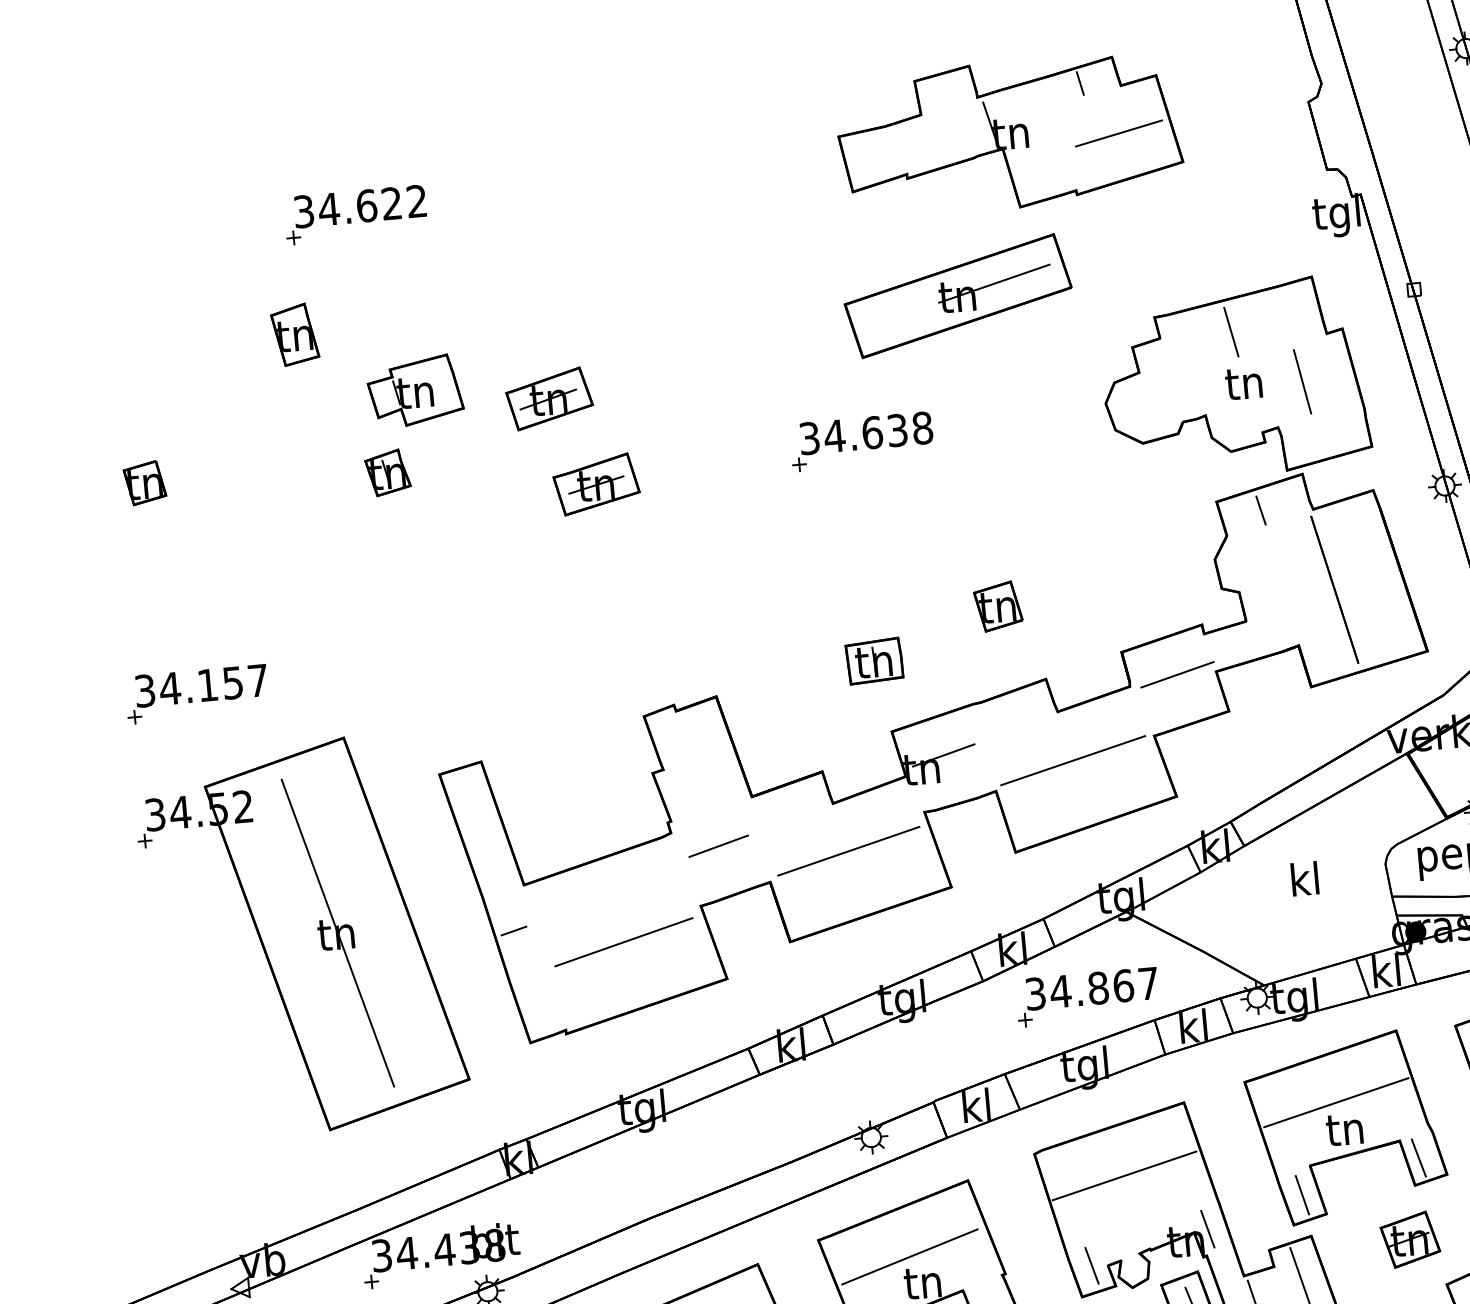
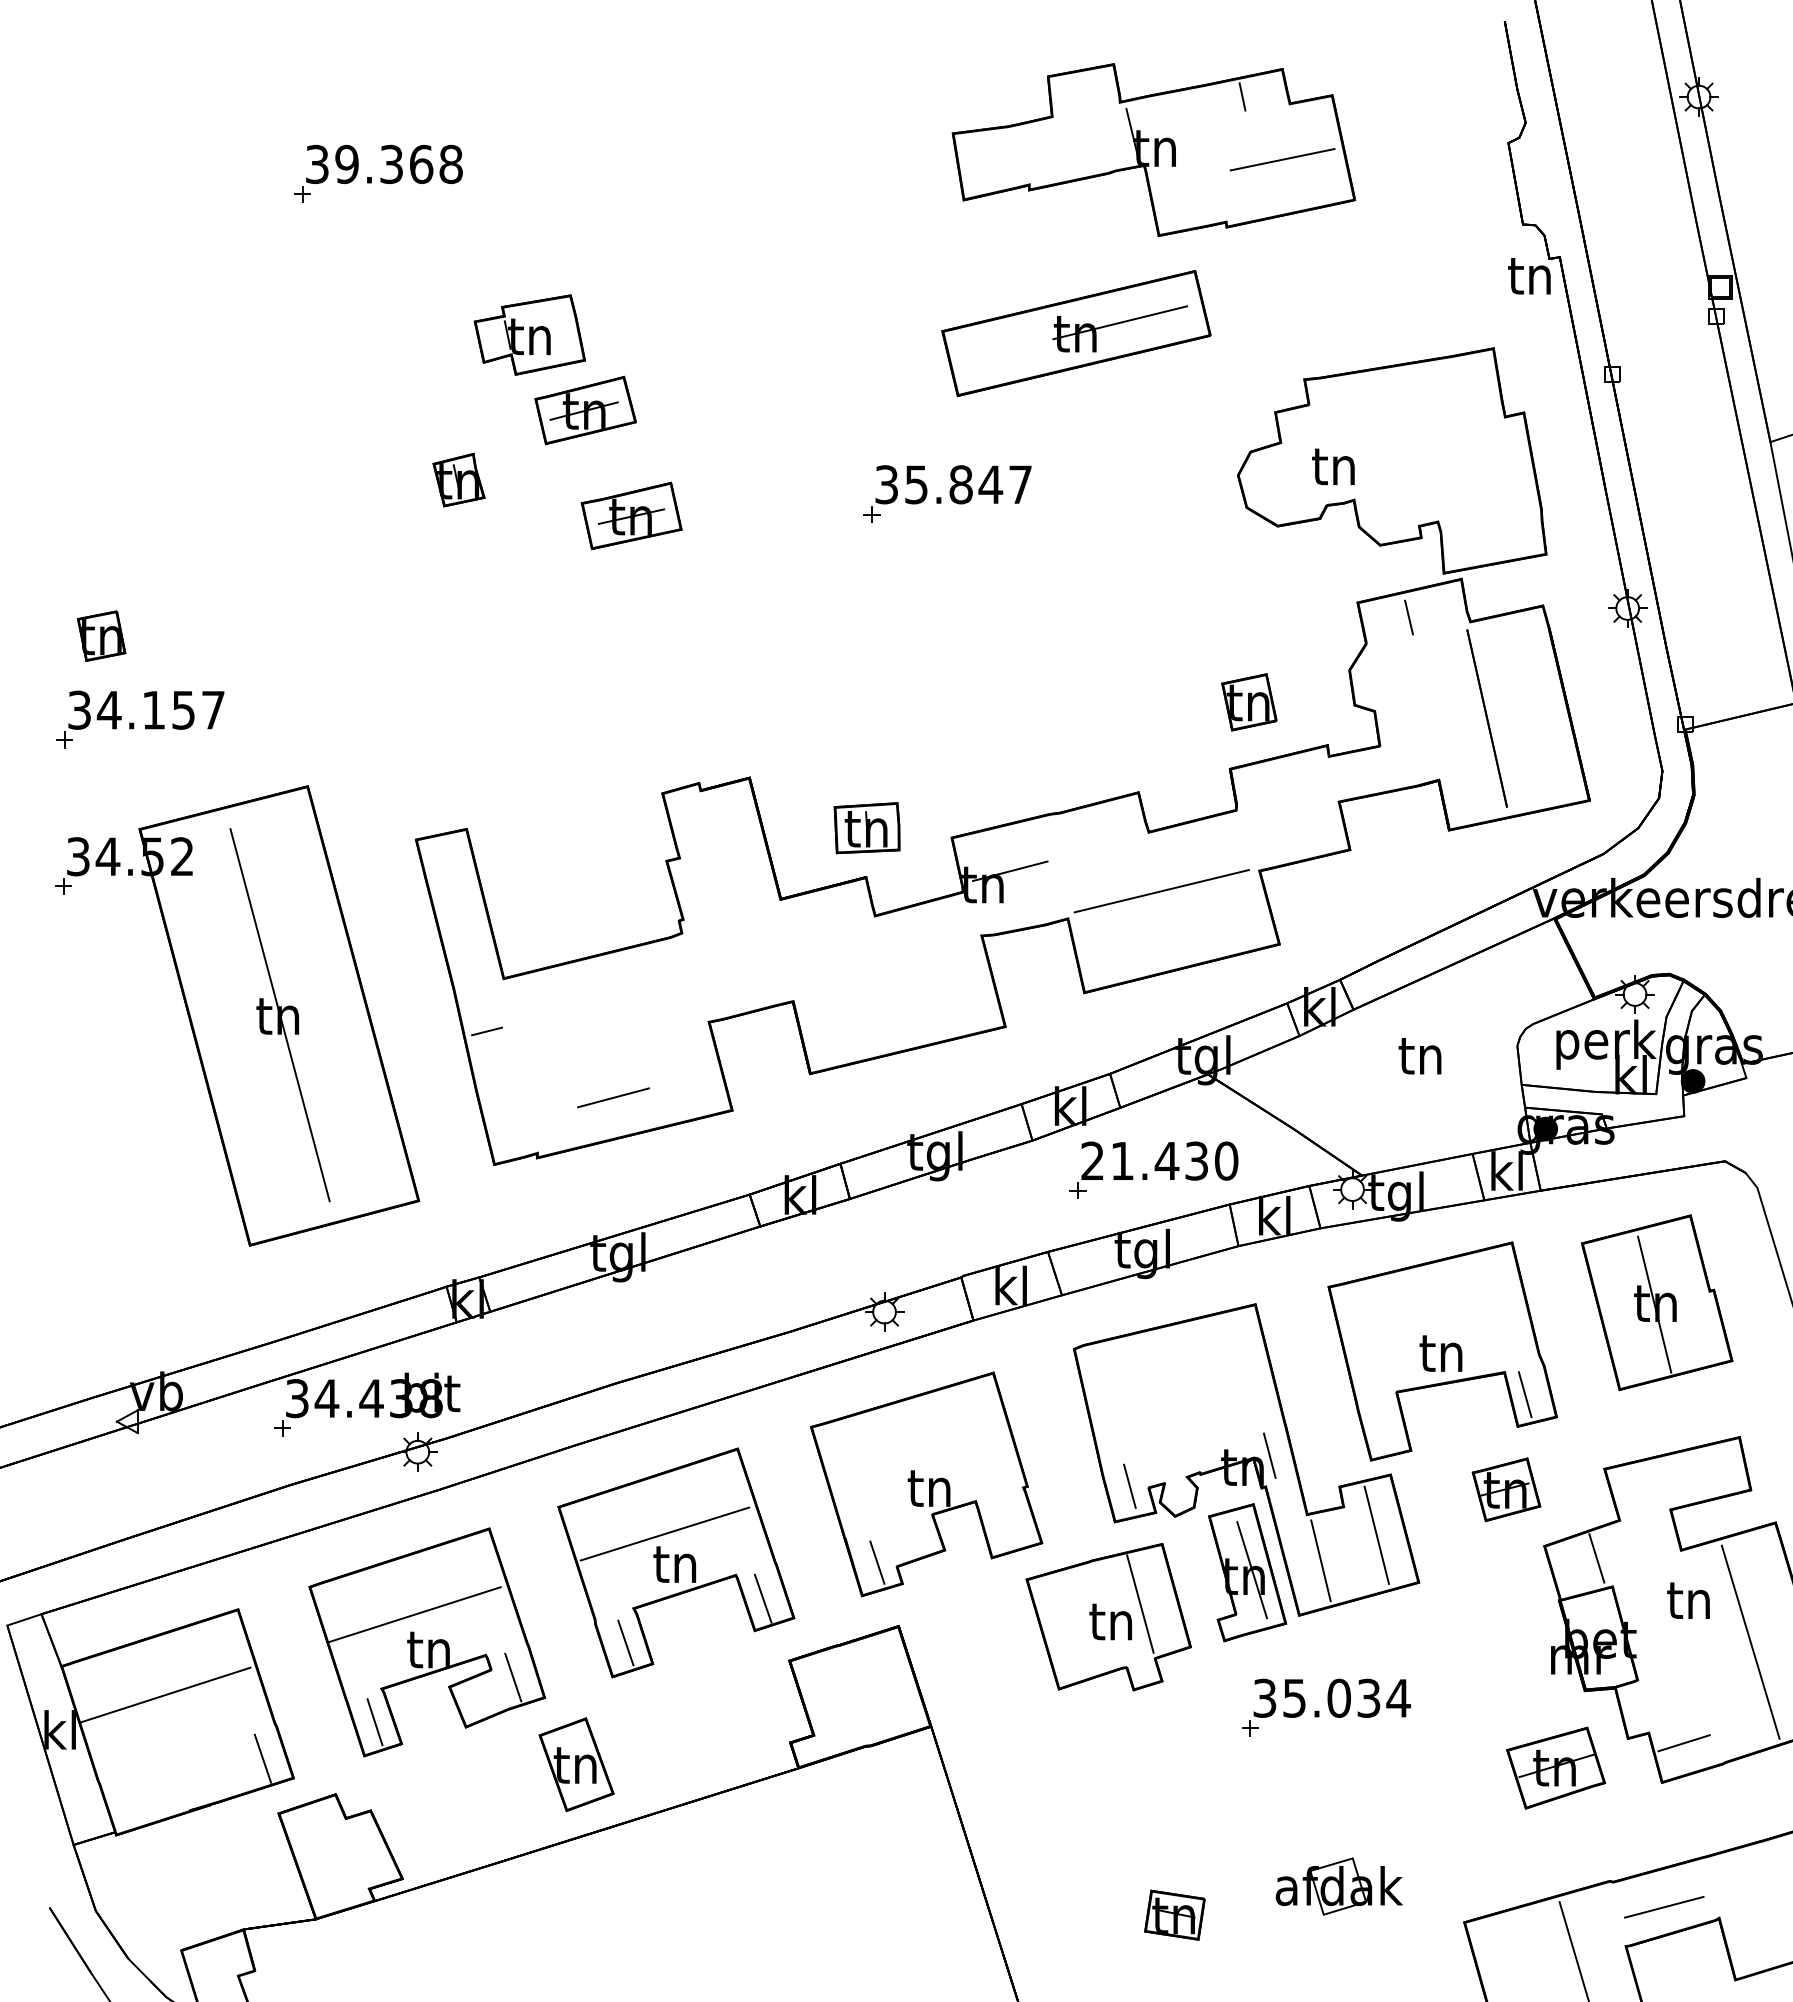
text: (372, 205) -> (398, 164), 34.622 -> 39.368
text: (1336, 216) -> (1528, 280), tgl -> tn
line: (1231, 331) -> (1393, 404), removed
part: (294, 334) -> (293, 307), removed
line: (1302, 381) -> (1471, 470), removed
text: (1243, 383) -> (1333, 466), moved
part: (414, 390) -> (529, 334), moved
text: (878, 431) -> (968, 484), 34.638 -> 35.847
part: (387, 472) -> (458, 479), moved
part: (144, 482) -> (101, 635), moved
part: (998, 606) -> (1249, 702), moved
part: (873, 661) -> (866, 828), moved
line: (1177, 674) -> (1293, 801), removed
line: (718, 845) -> (613, 1097), moved
line: (848, 851) -> (888, 973), removed
text: (1303, 878) -> (1419, 1054), kl -> tn
line: (623, 942) -> (614, 1056), removed
text: (1091, 988) -> (1159, 1160), 34.867 -> 21.430
line: (1335, 1102) -> (1433, 1320), removed
line: (1124, 1176) -> (1177, 1384), removed
line: (1302, 1194) -> (1384, 1425), removed
line: (909, 1257) -> (916, 1456), removed

